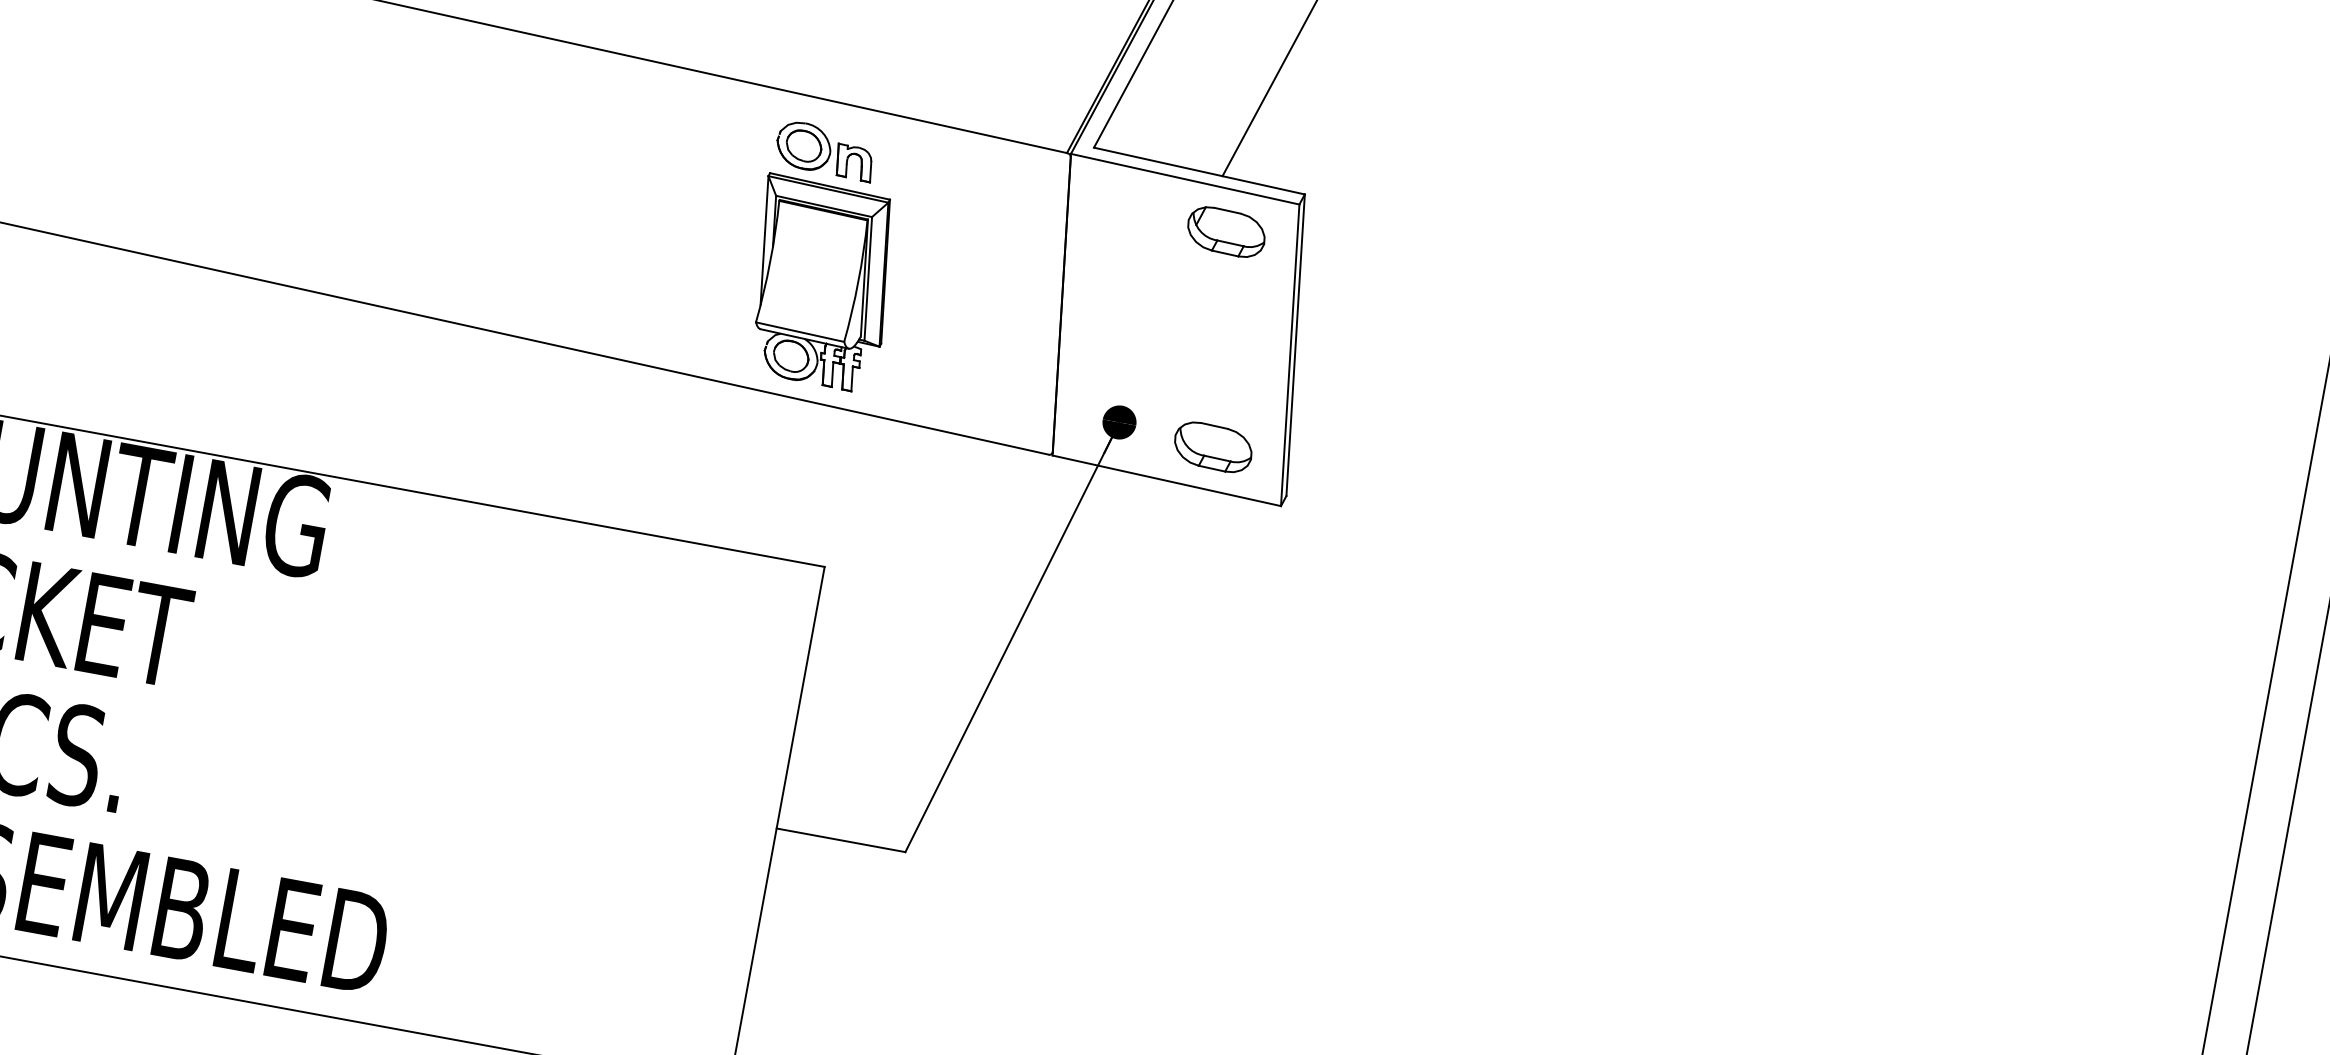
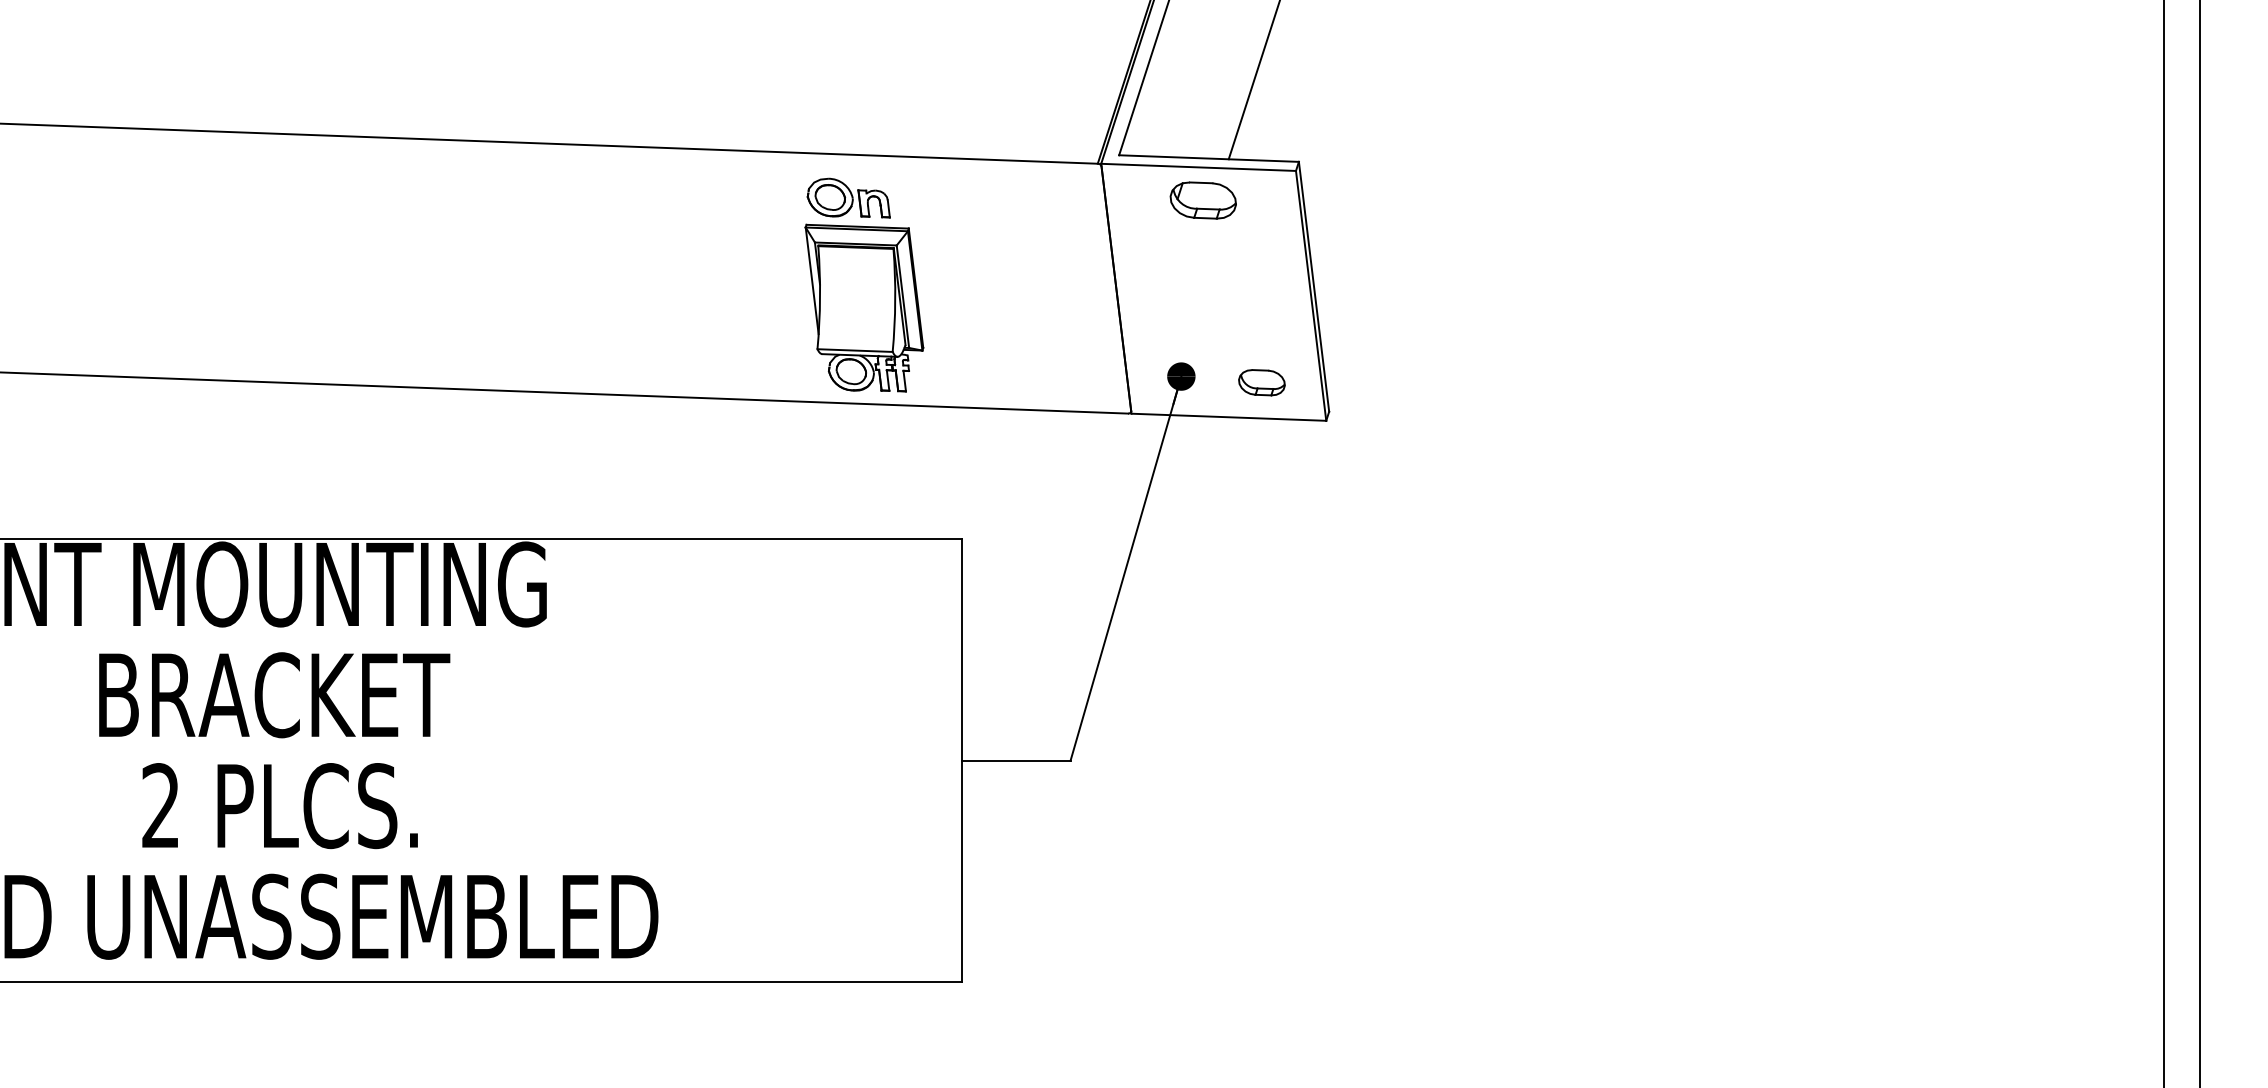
part: (1225, 231) -> (1202, 200), moved
part: (825, 256) -> (864, 284), moved
part: (1212, 446) -> (1261, 382), size x0.7

